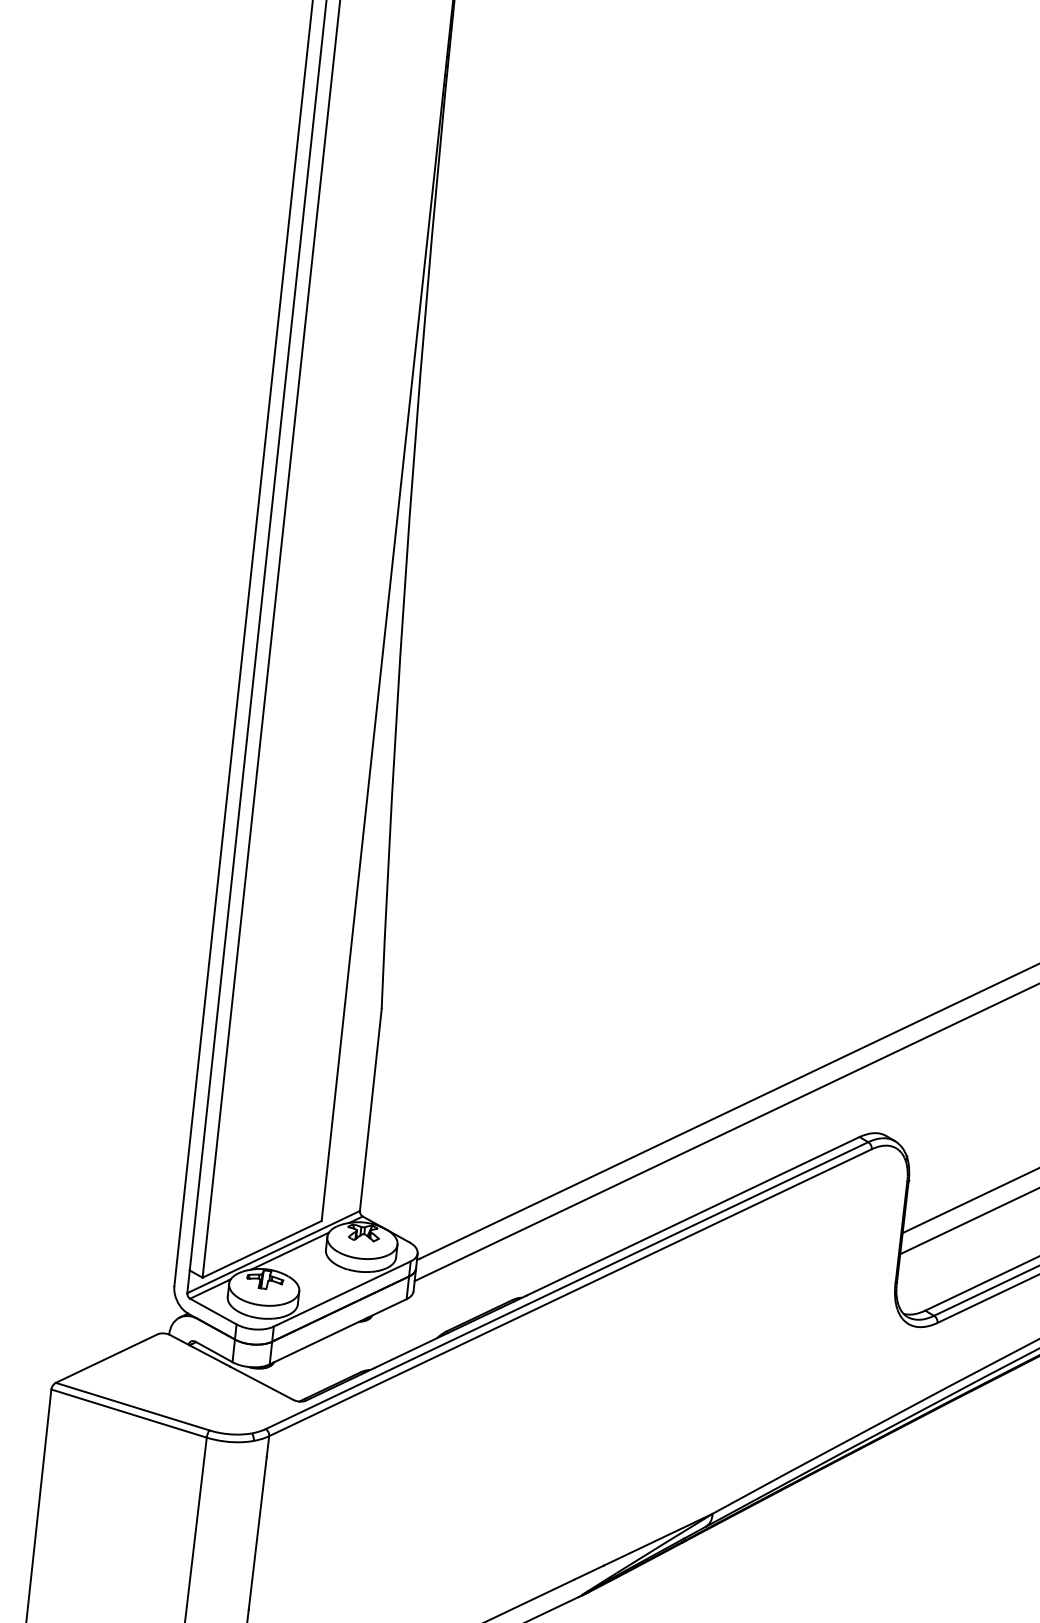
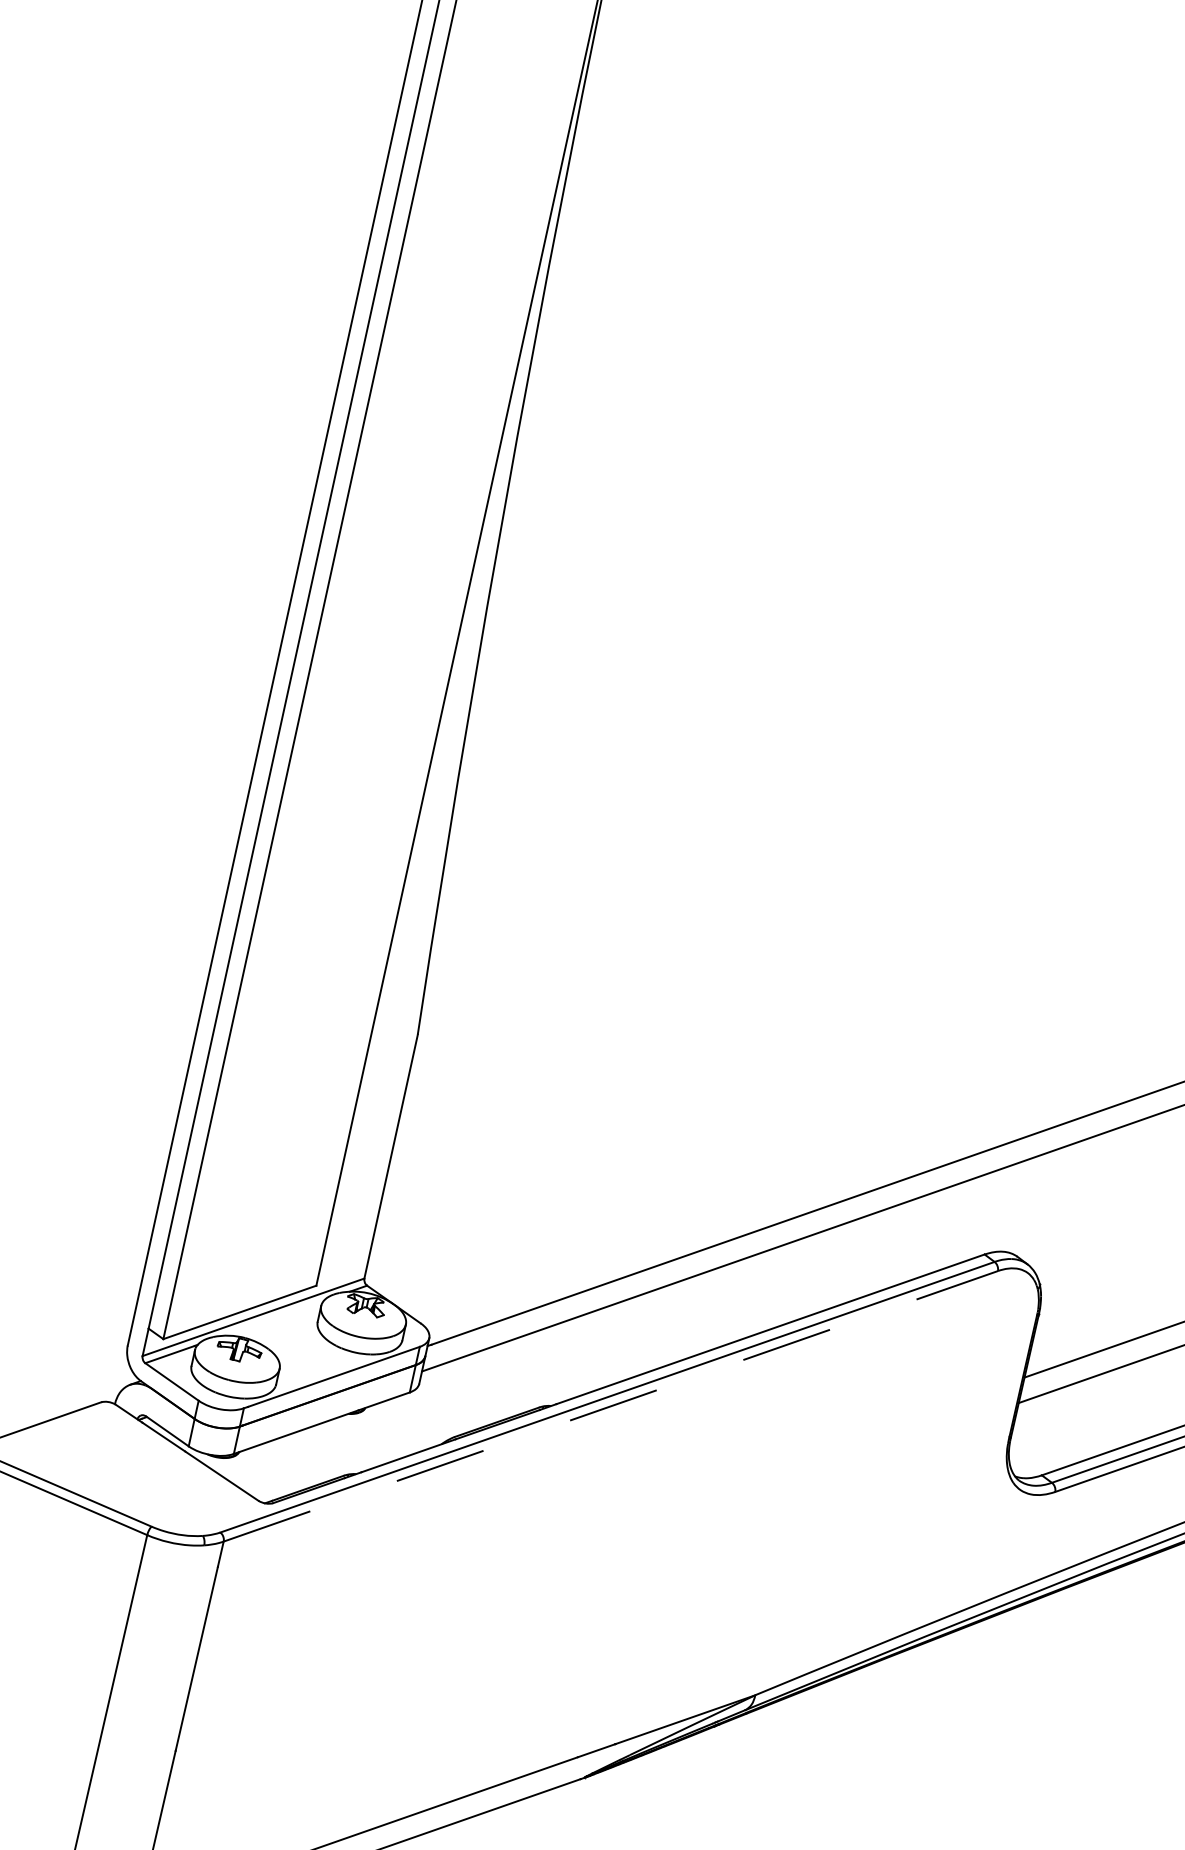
line: (290, 1250) -> (274, 1317), removed
line: (570, 1292) -> (610, 1406), solid -> dashed

